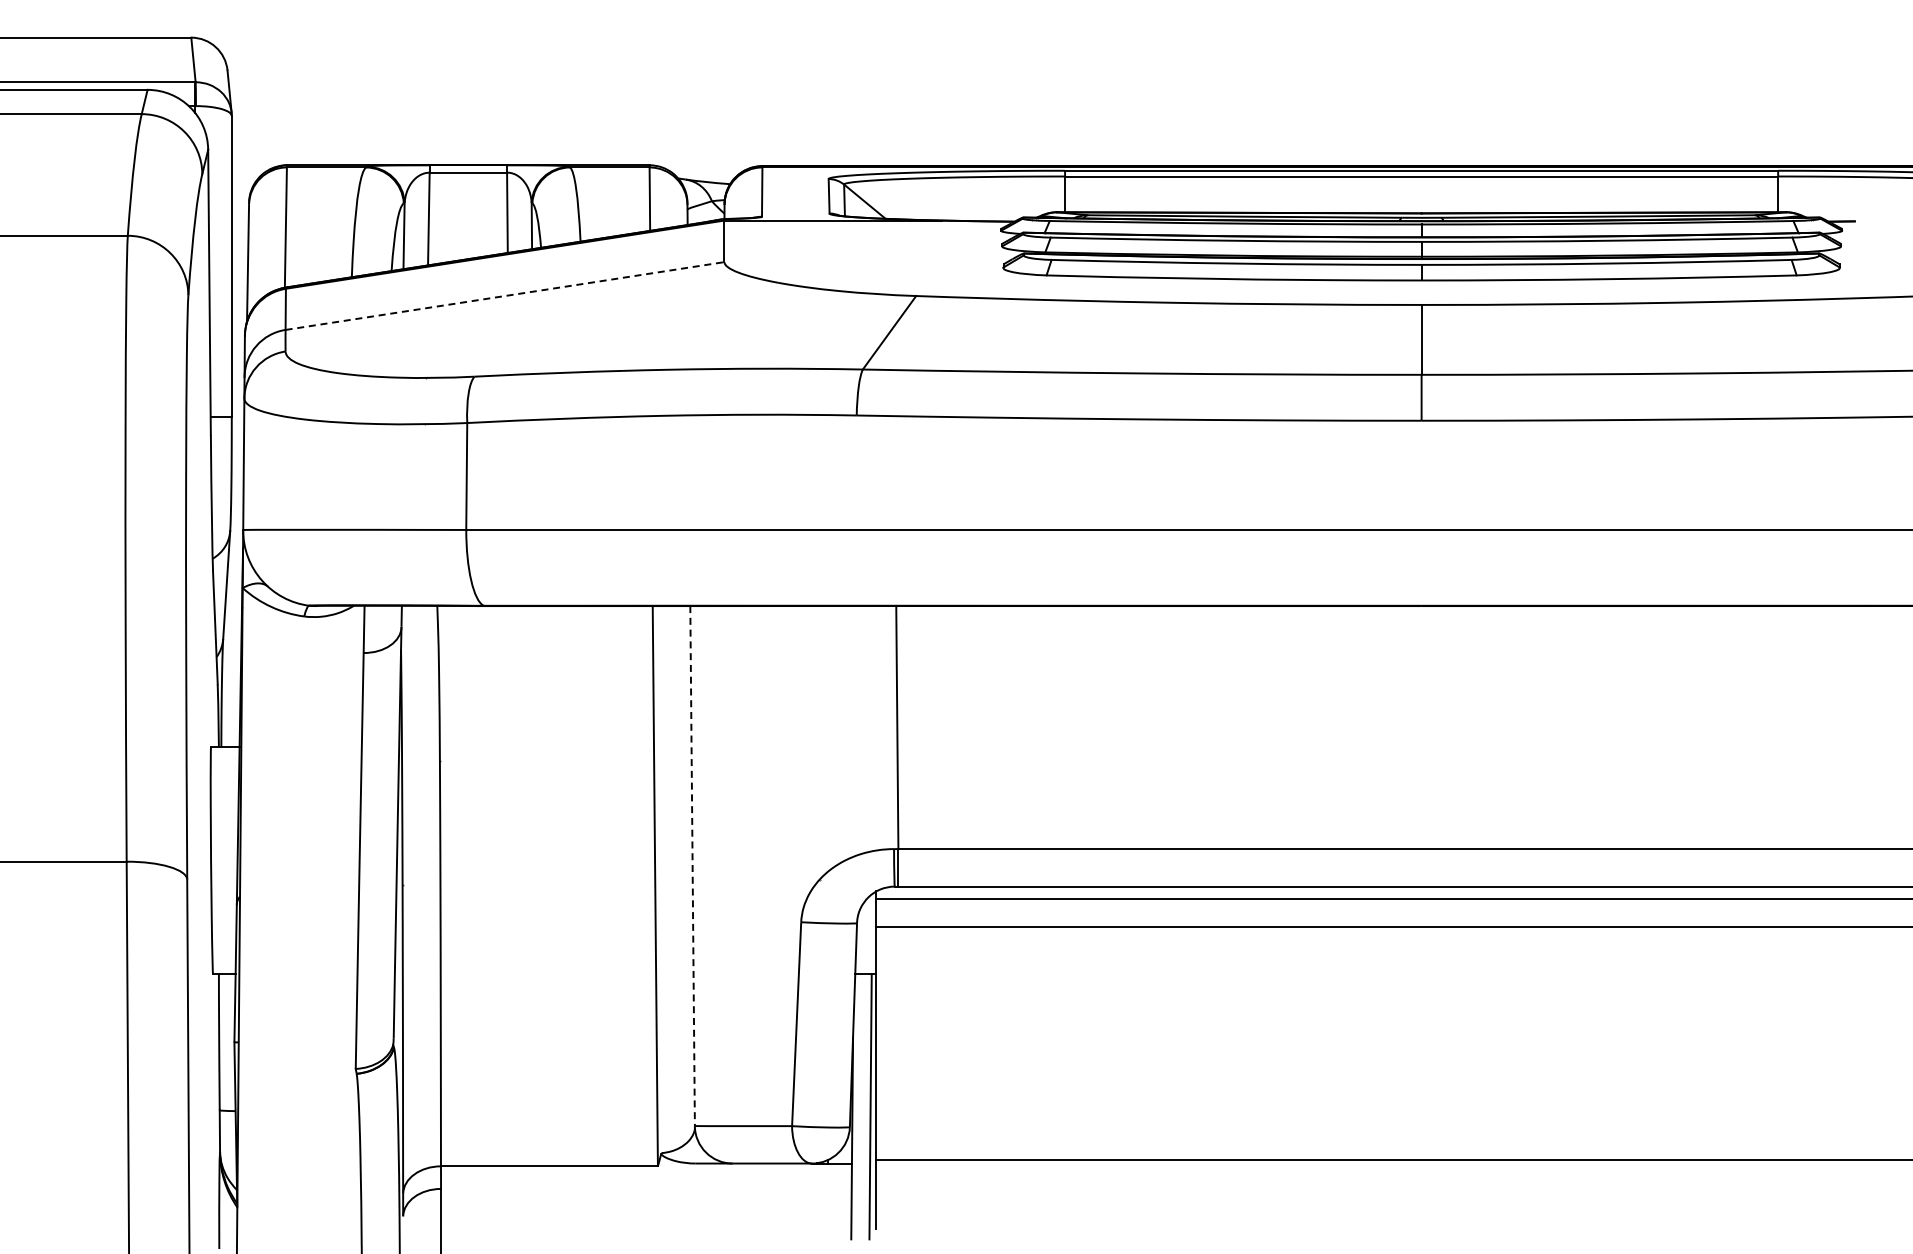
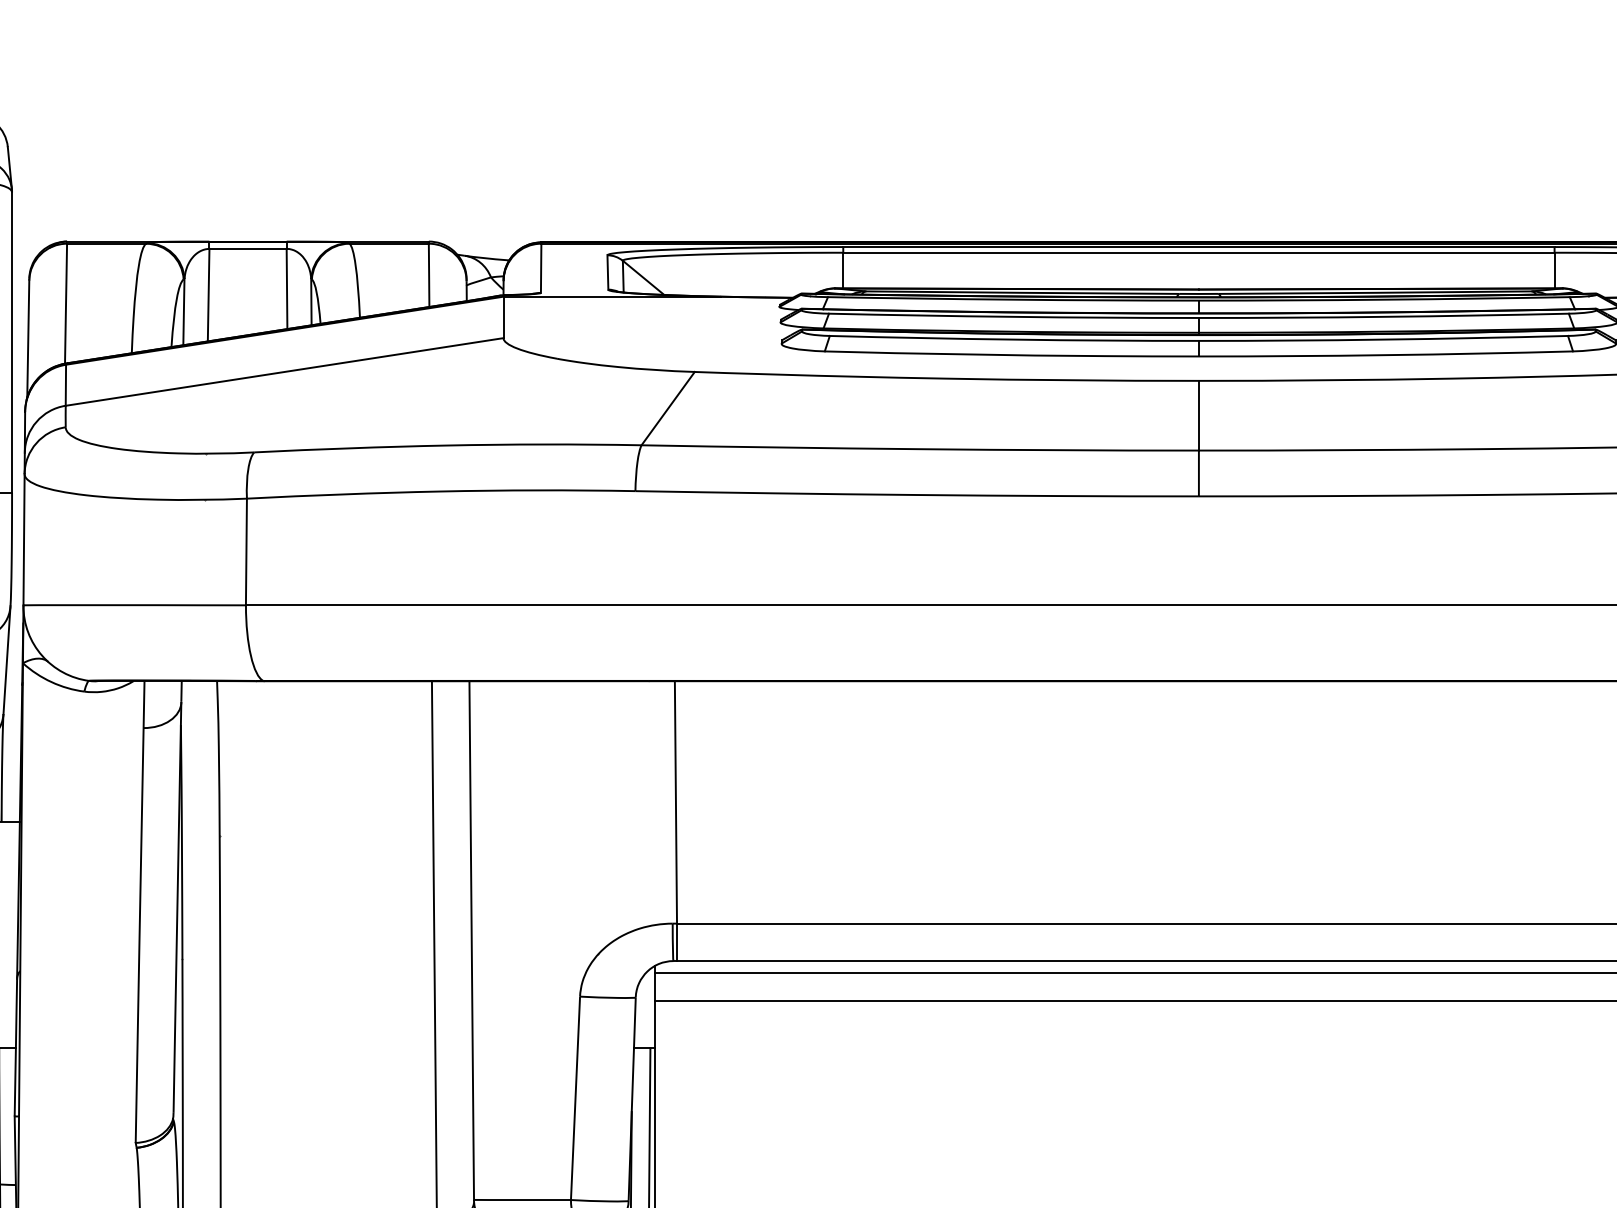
line: (505, 295) -> (285, 371), dashed -> solid
line: (692, 866) -> (471, 941), dashed -> solid

